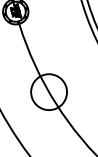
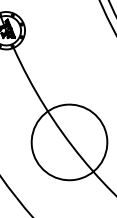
circle: (48, 91) -> (68, 141), size x1.43

